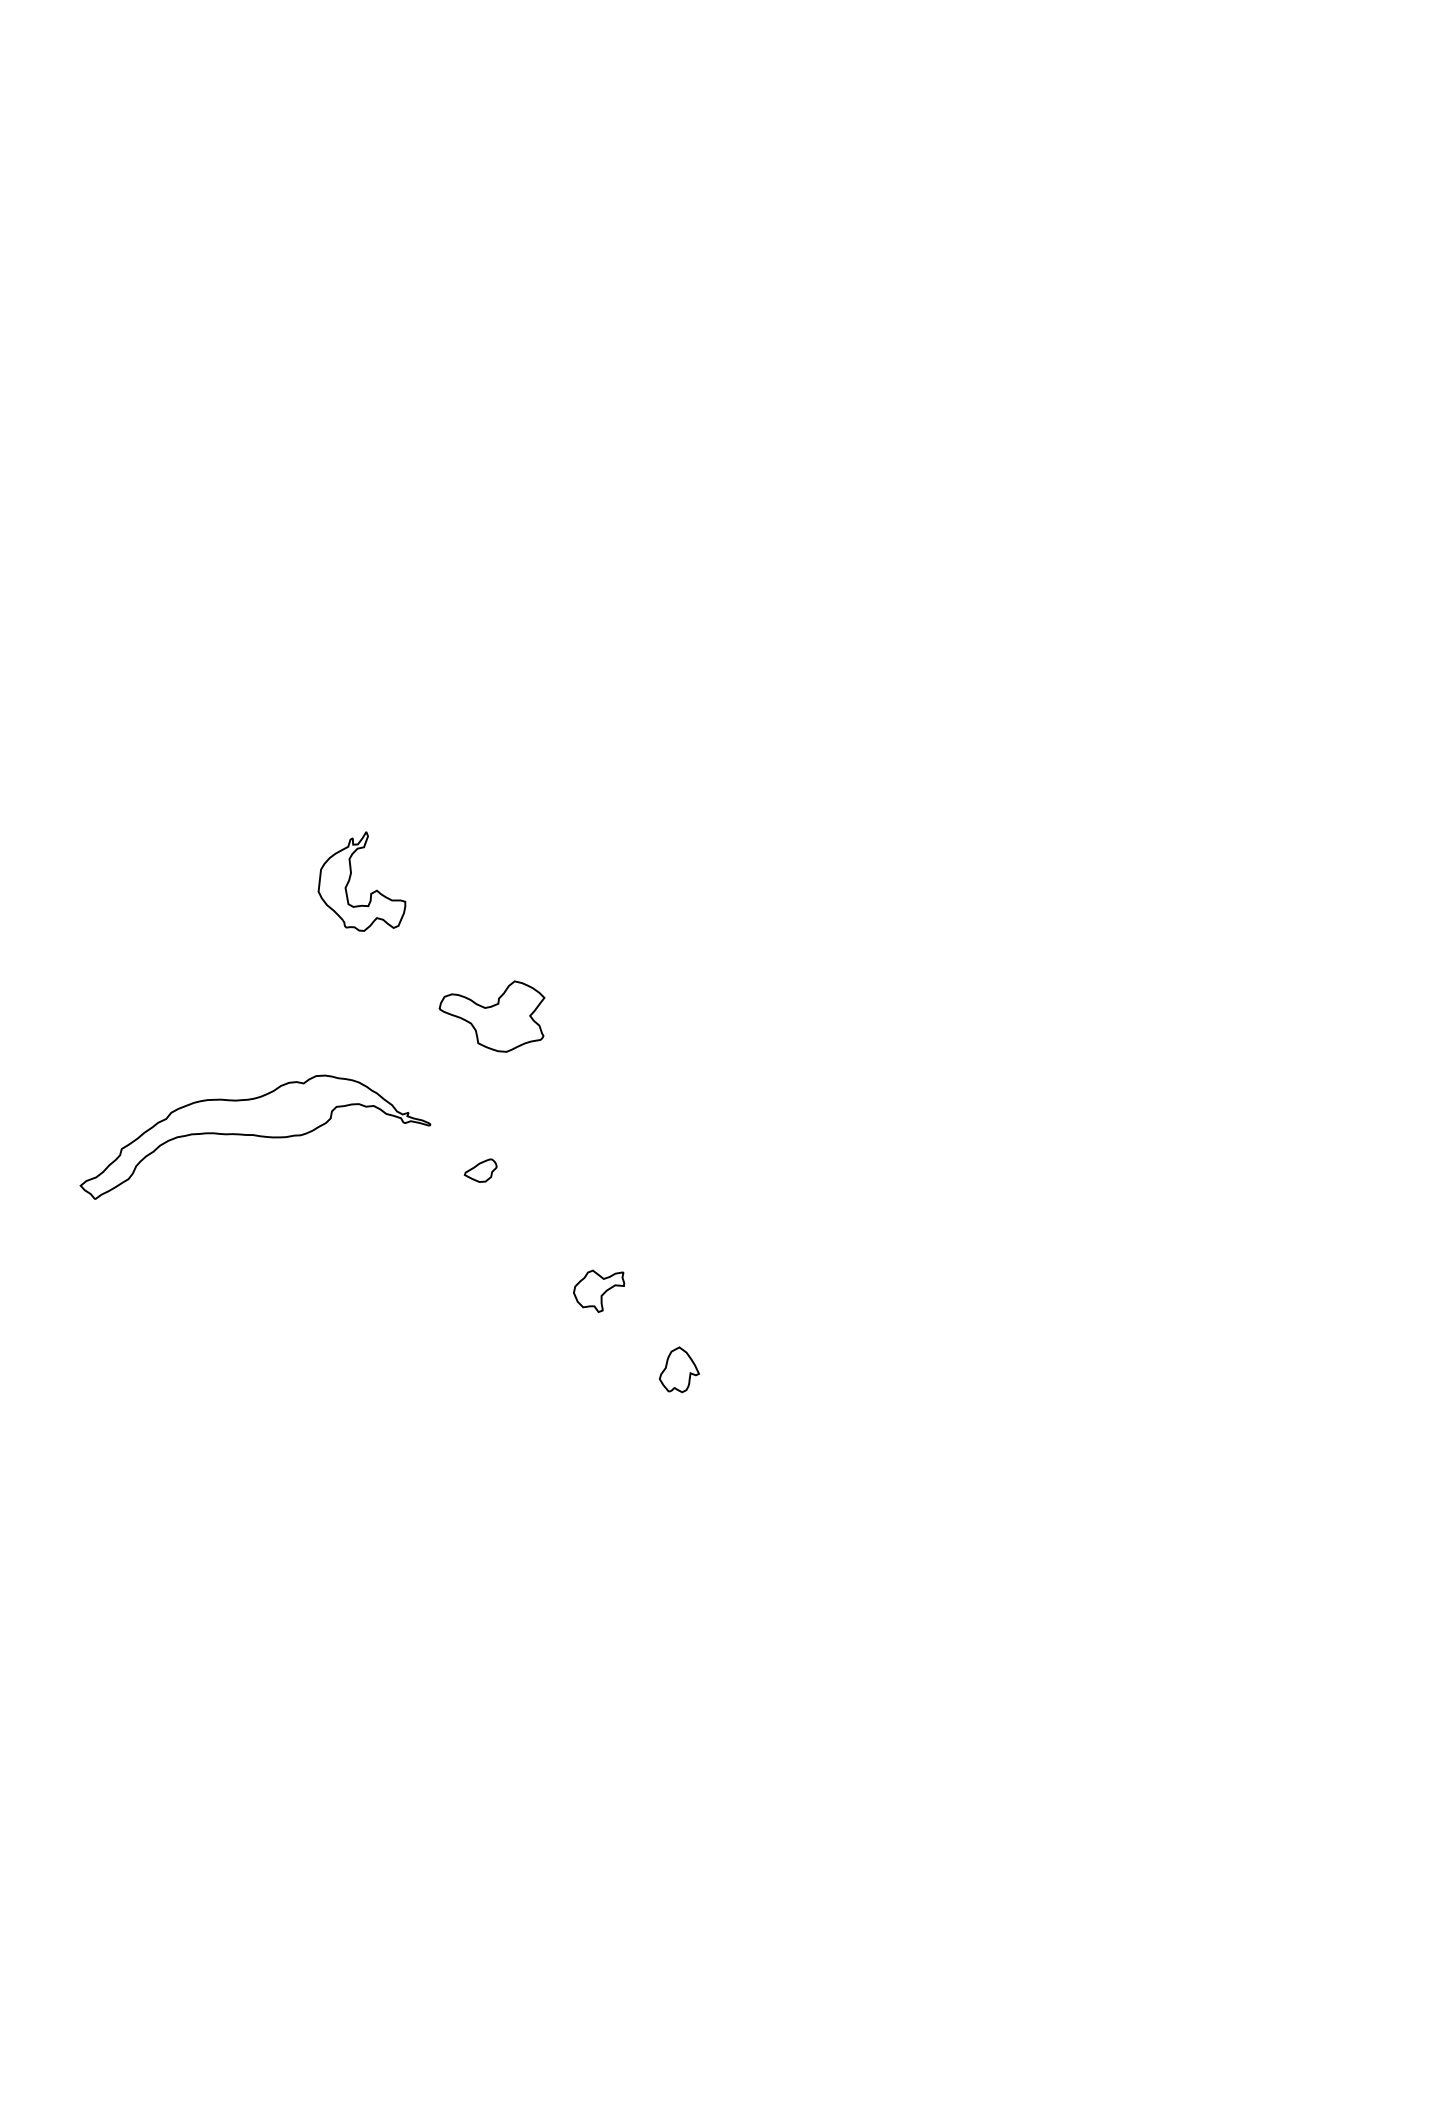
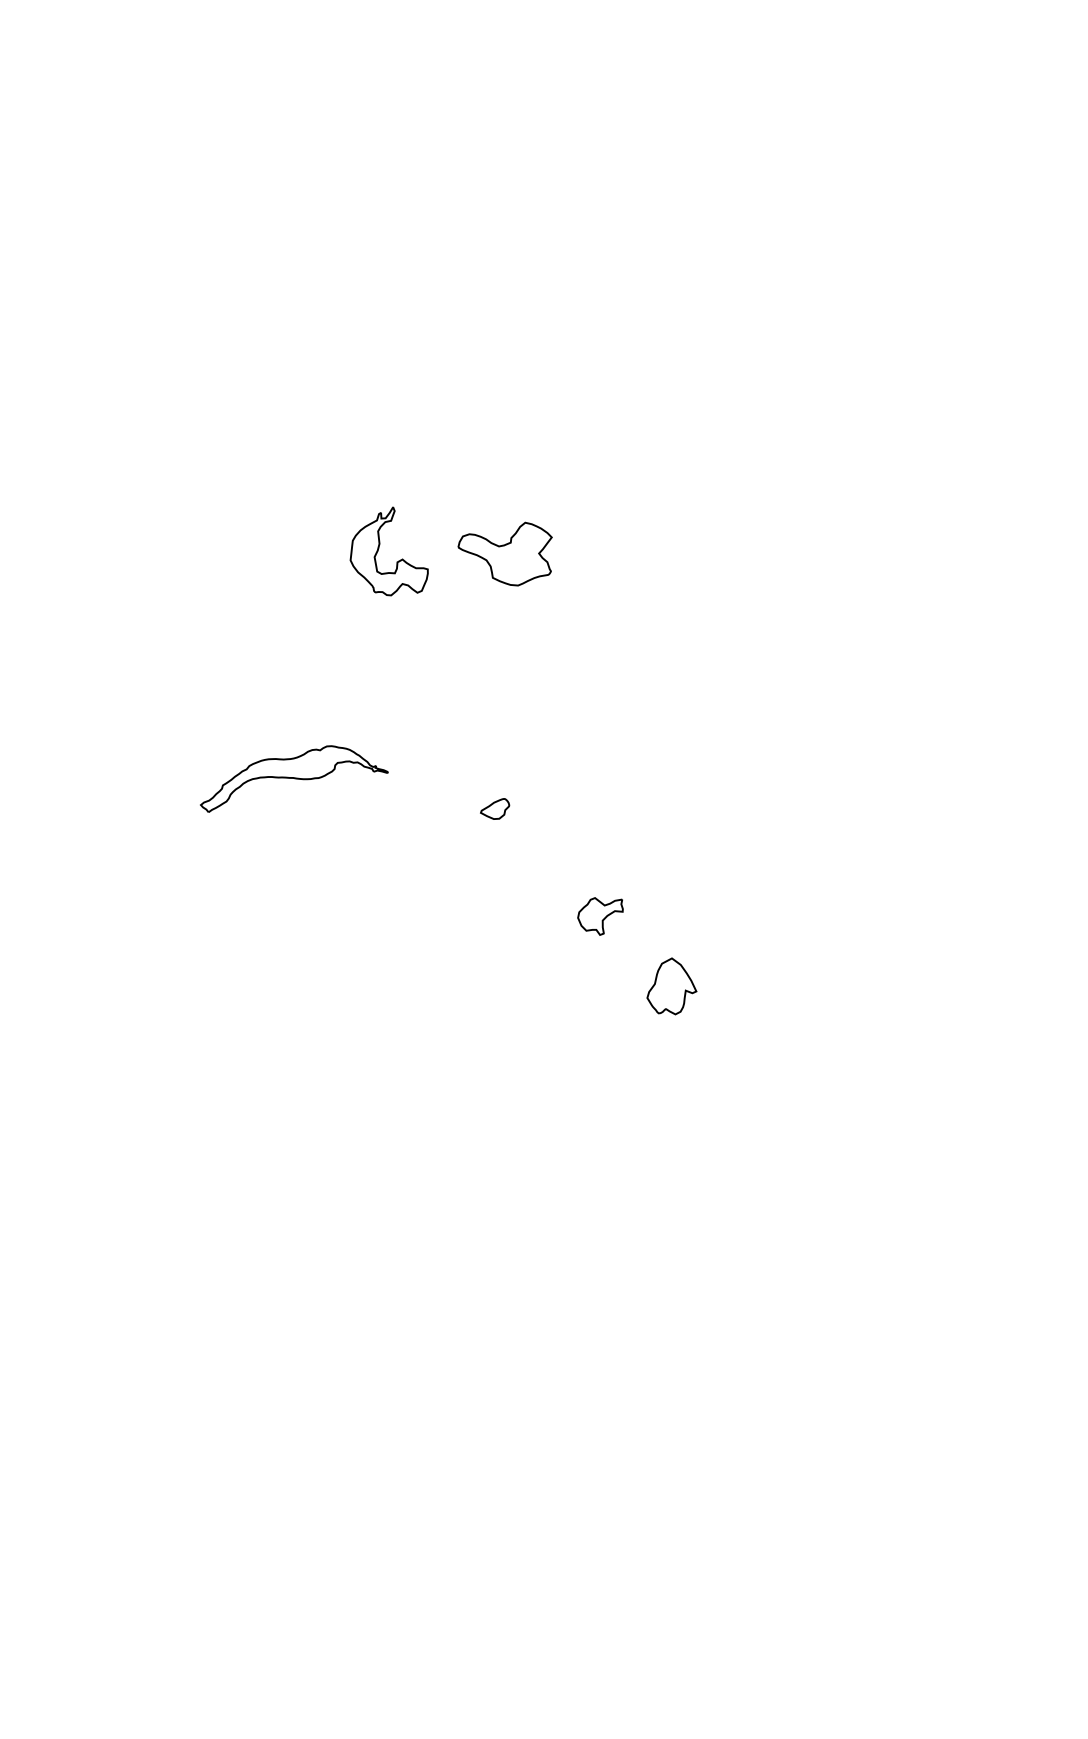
part: (491, 1016) -> (504, 554), moved
part: (255, 1136) -> (294, 778), size x0.6
part: (679, 1369) -> (672, 986), size x1.4

